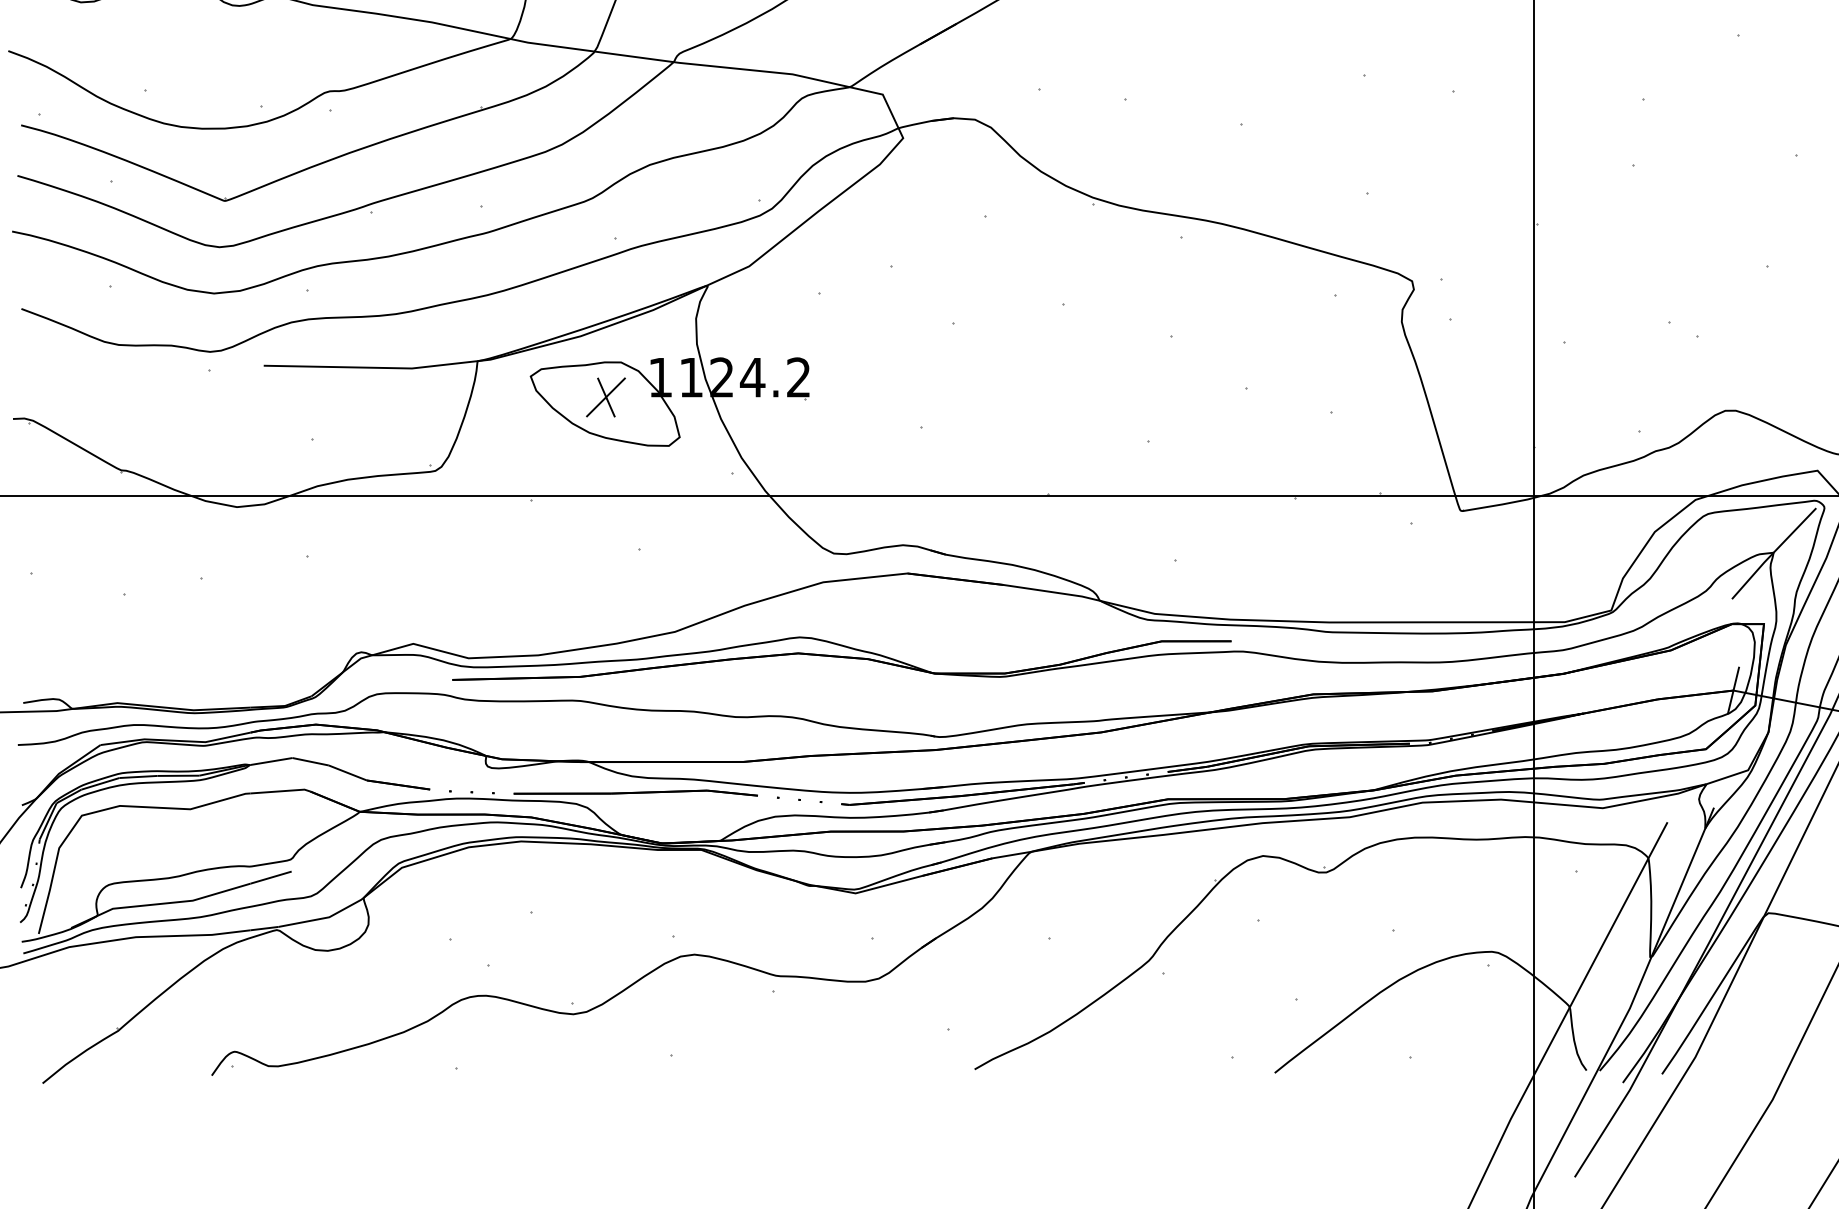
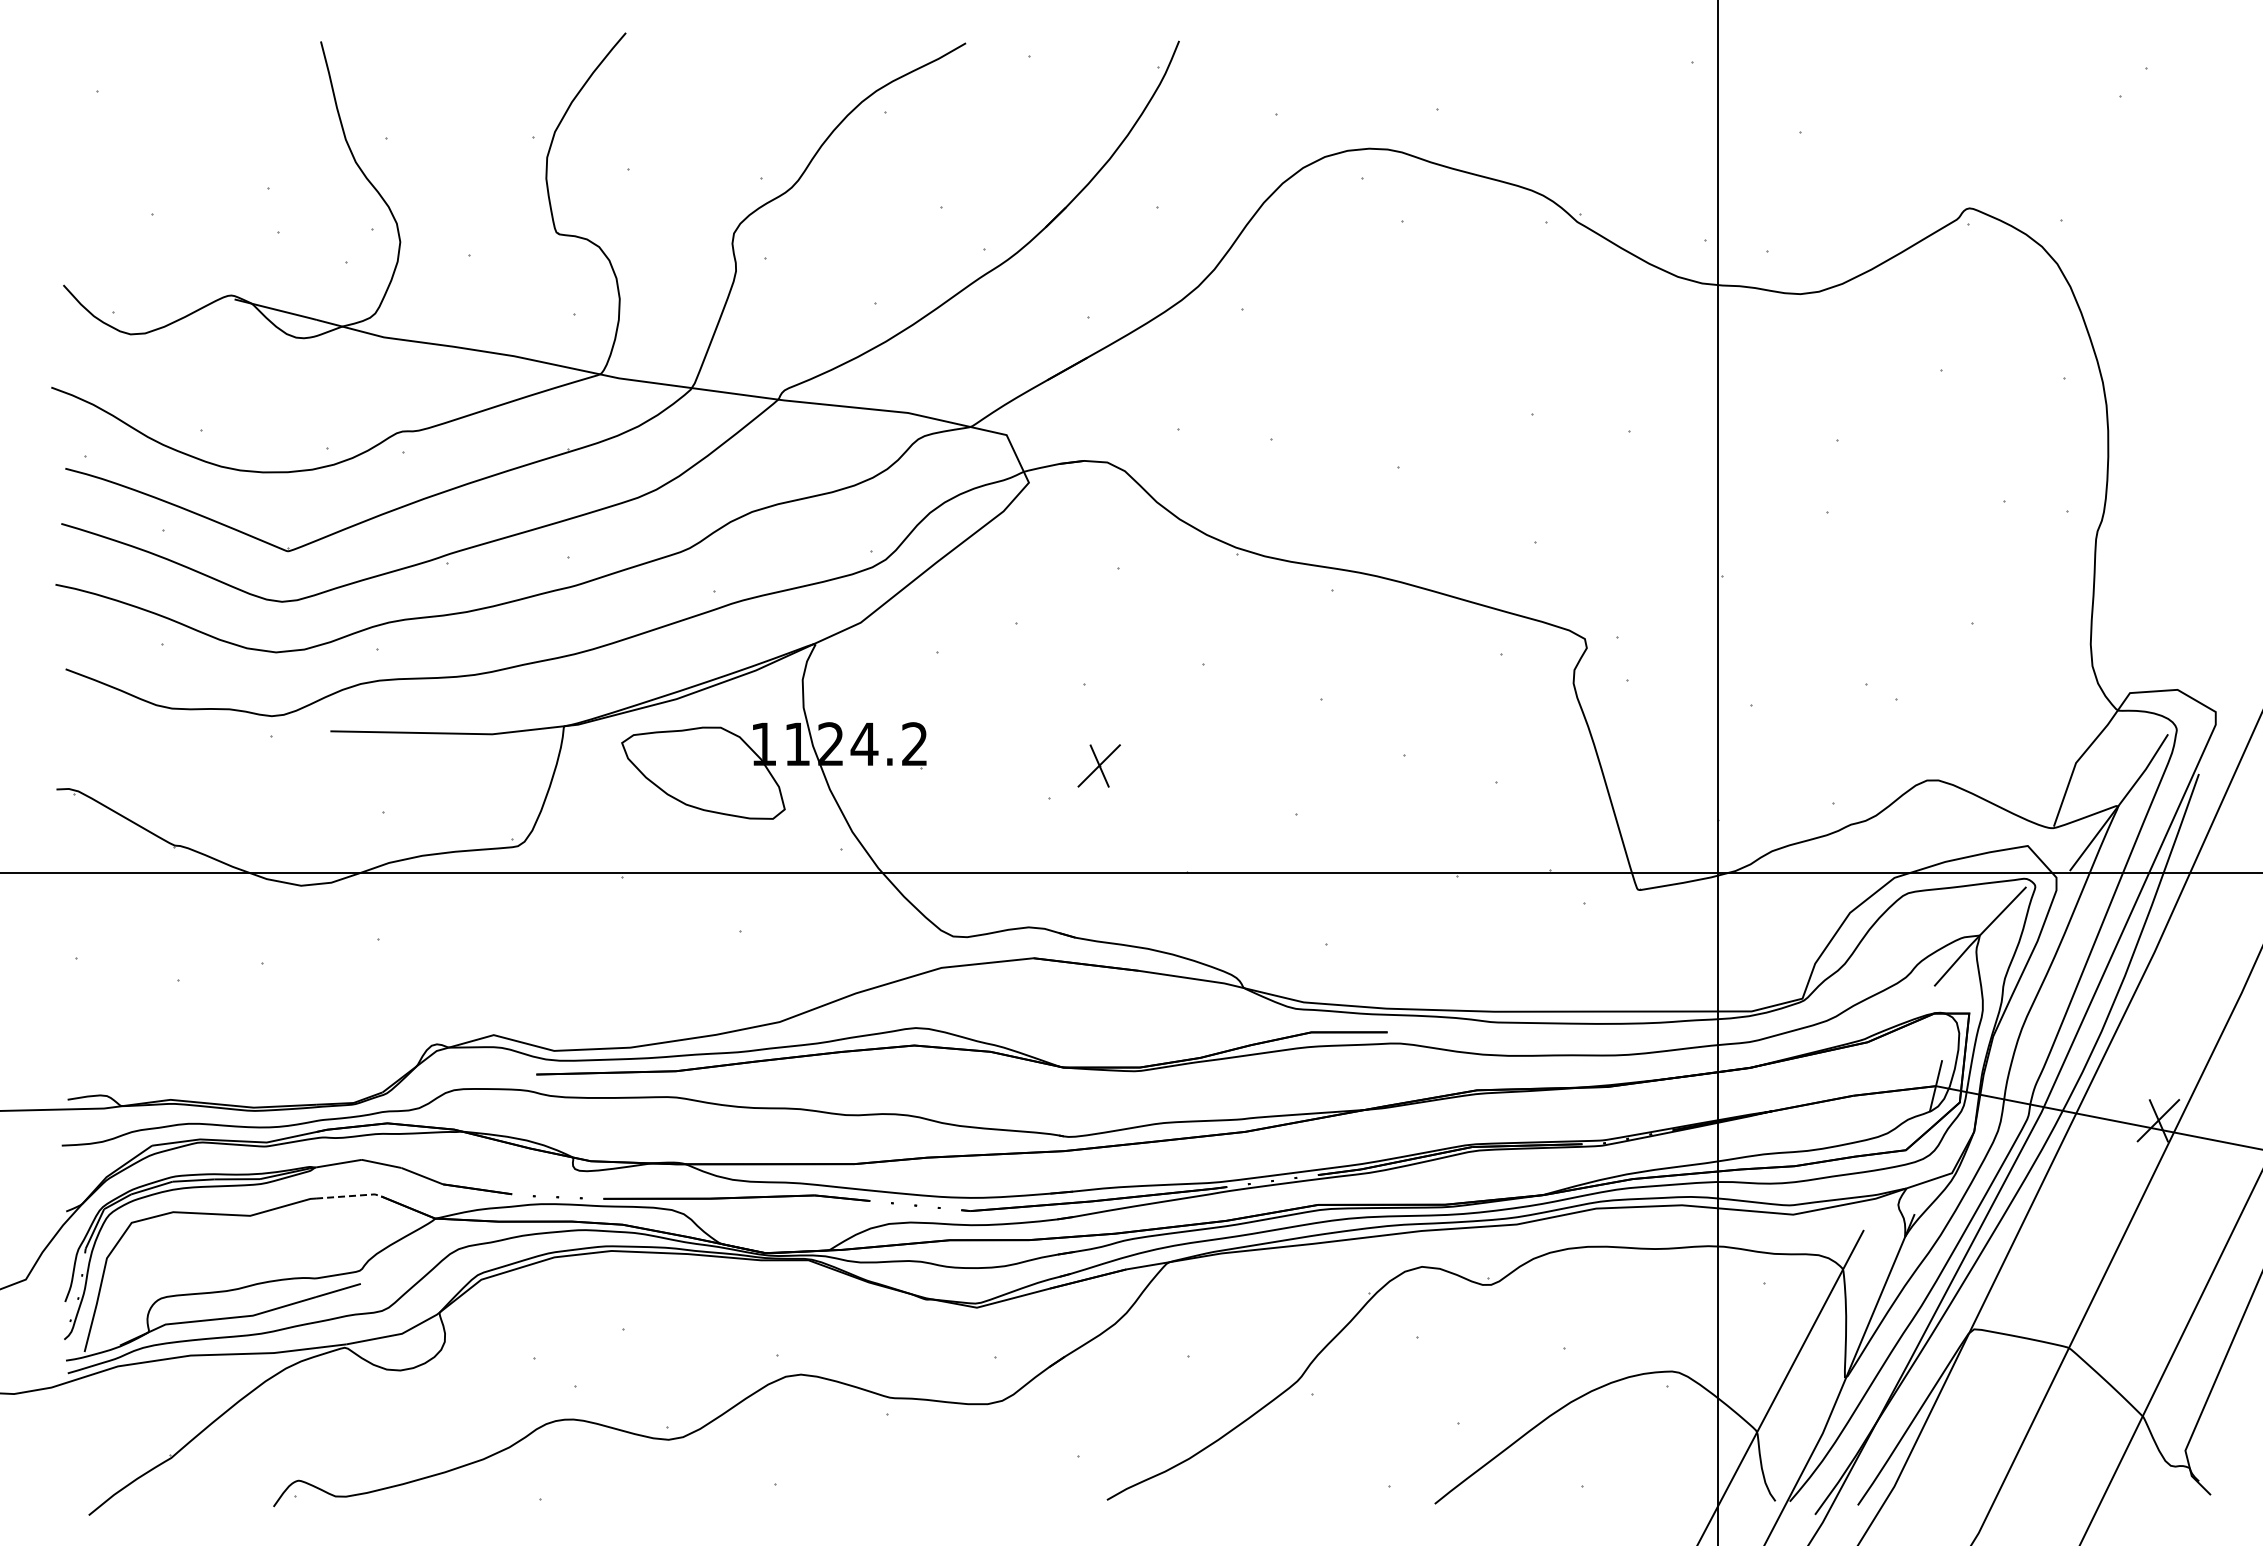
part: (605, 397) -> (1098, 765), moved
line: (282, 791) -> (350, 1196), solid -> dashed

